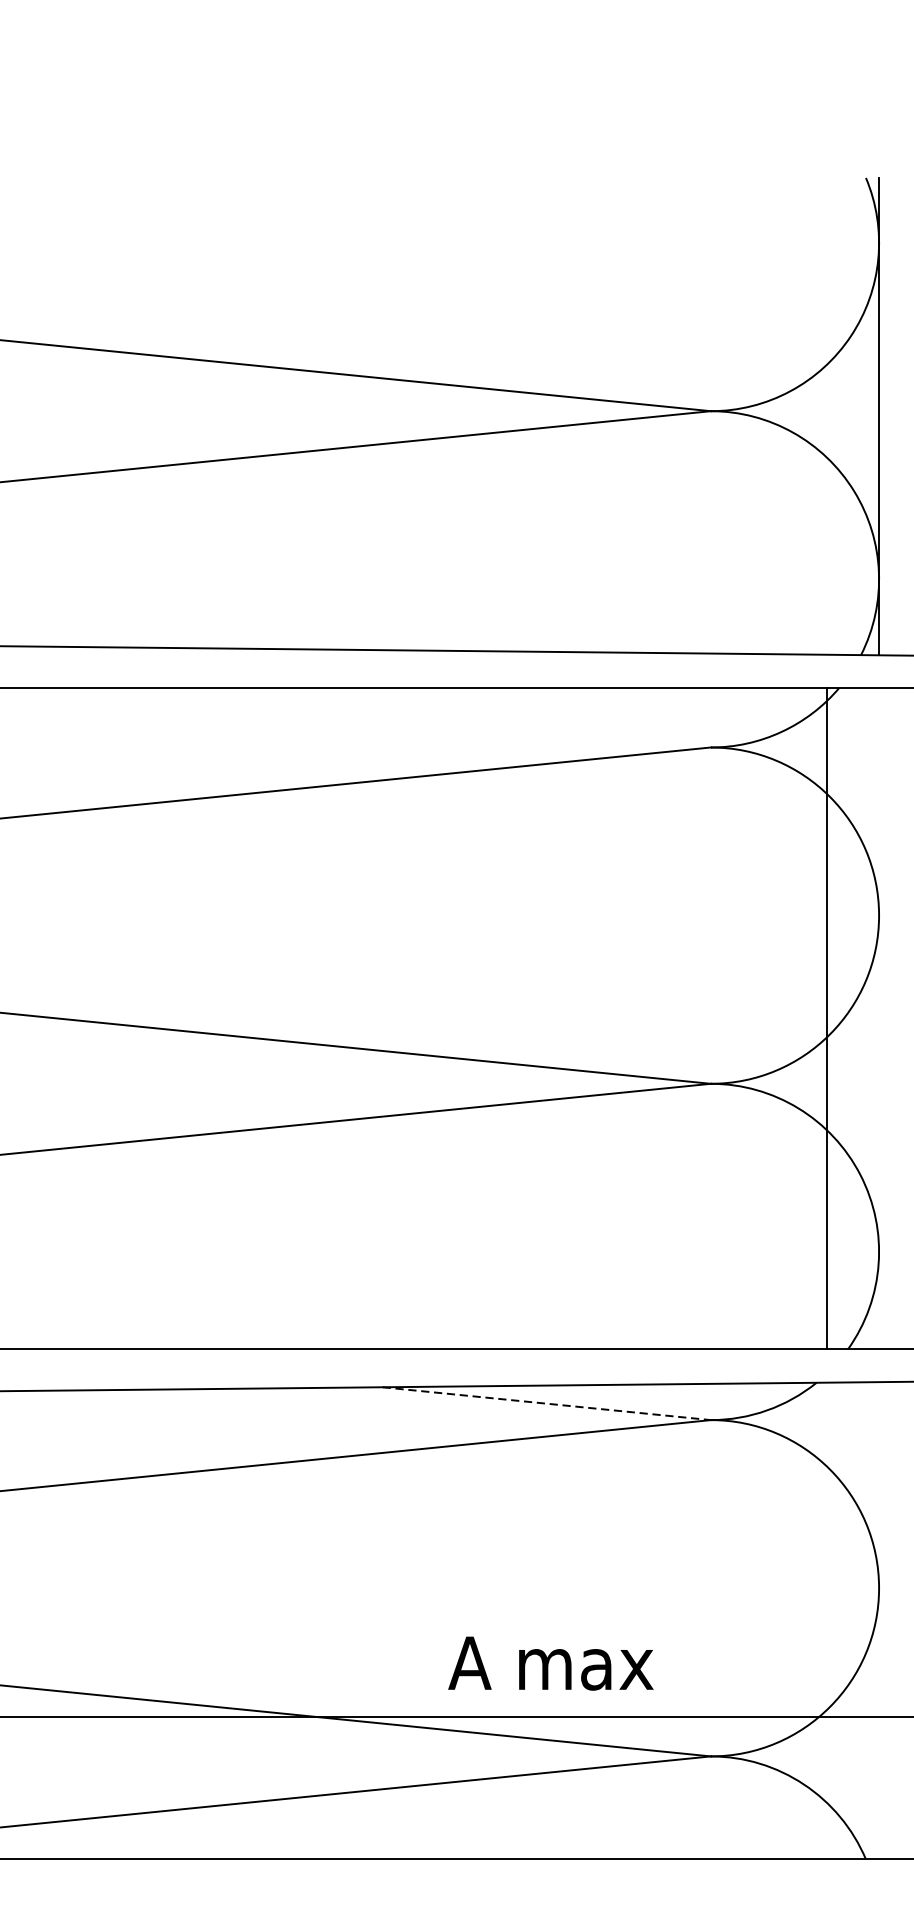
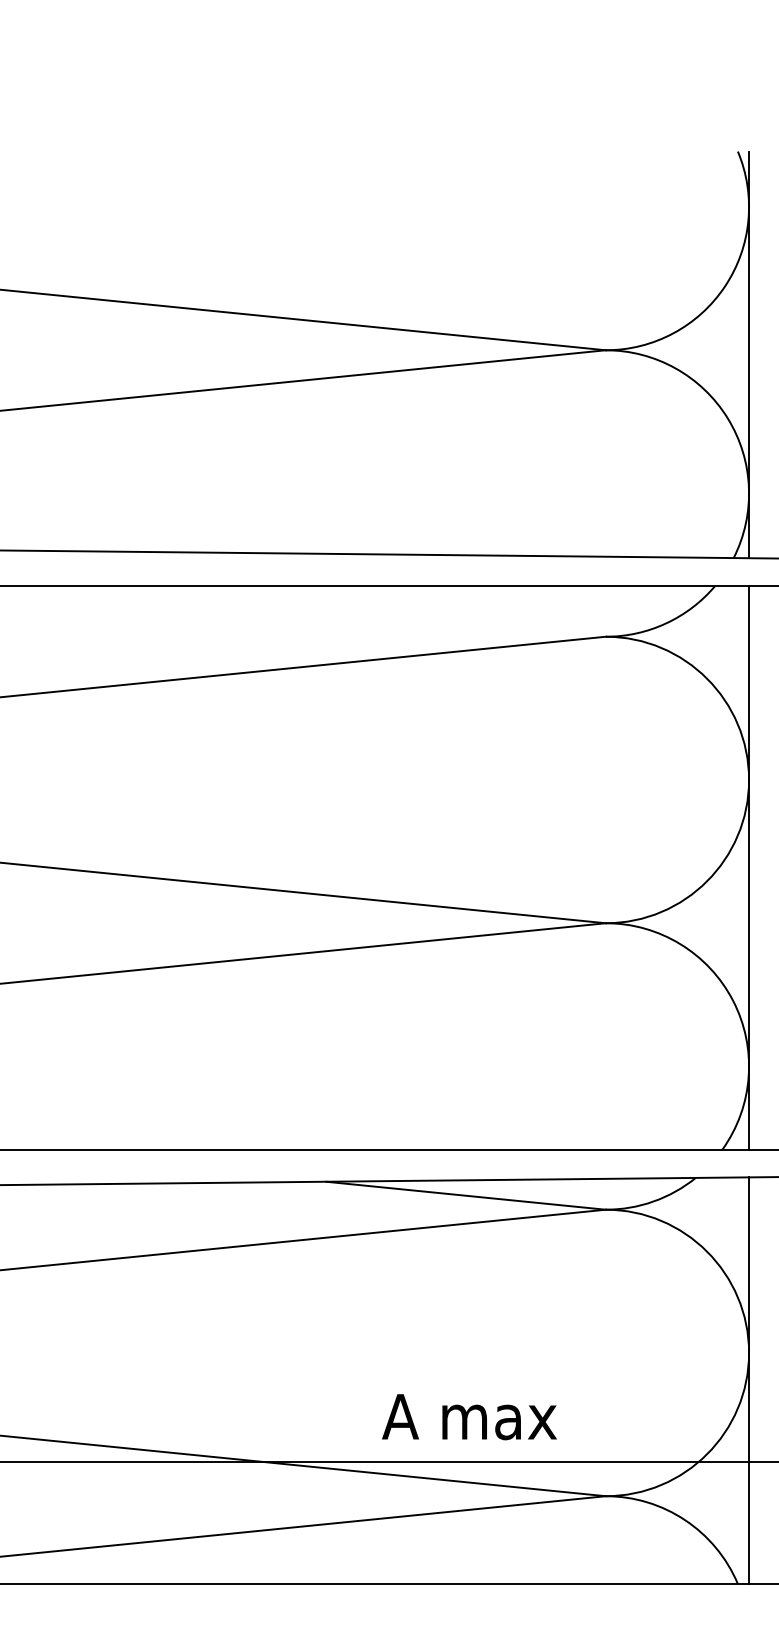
line: (827, 1018) -> (749, 867), moved
line: (546, 1403) -> (465, 1195), dashed -> solid
line: (879, 1620) -> (749, 1380), added

